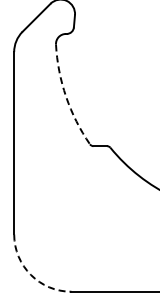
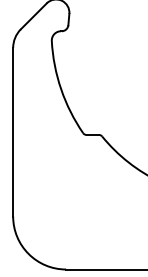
arc: (66, 96) -> (61, 89), dashed -> solid
arc: (30, 274) -> (28, 253), dashed -> solid

